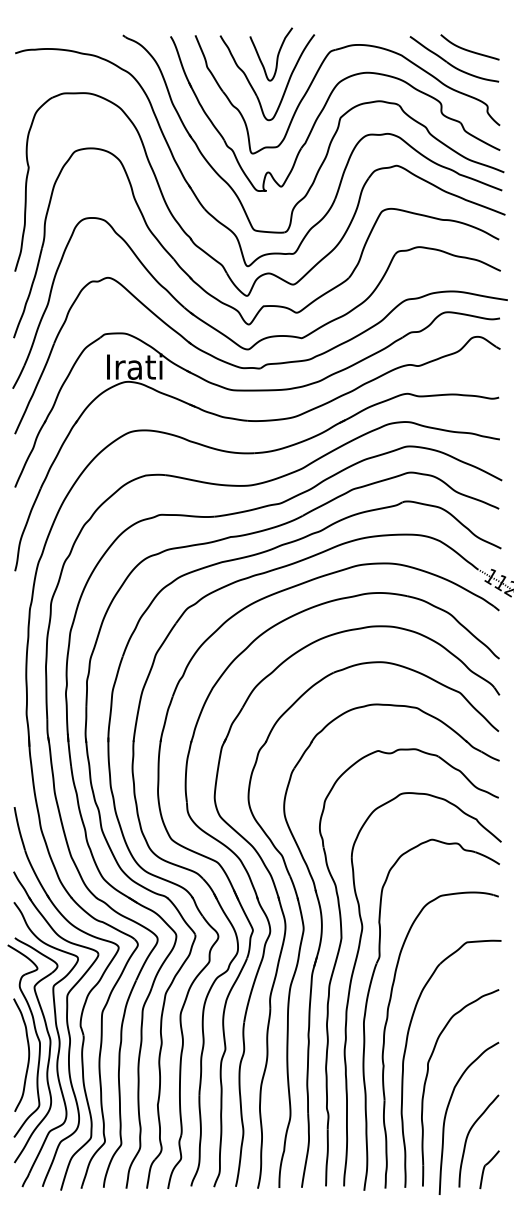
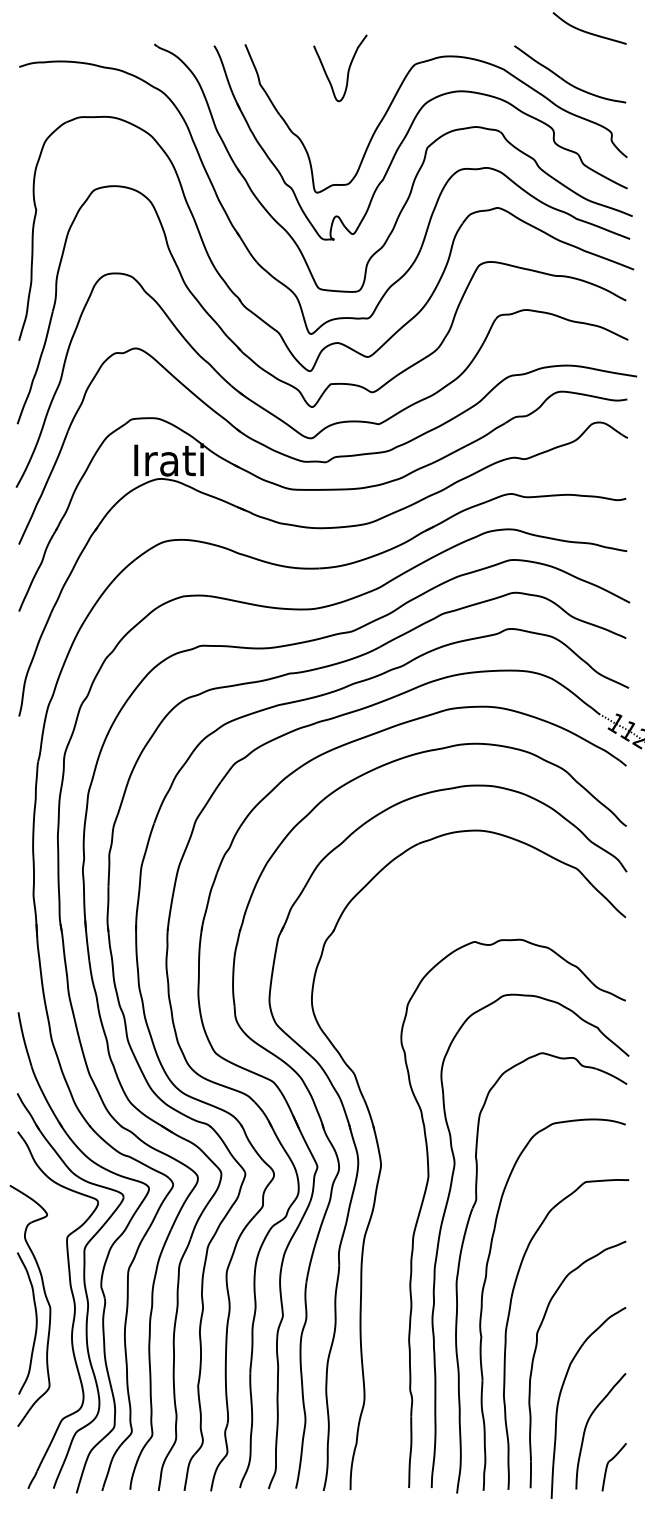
curve: (468, 49) -> (587, 31), moved
part: (252, 85) -> (316, 107), removed
part: (322, 936) -> (404, 1174), removed
part: (48, 1050) -> (61, 1317), removed

